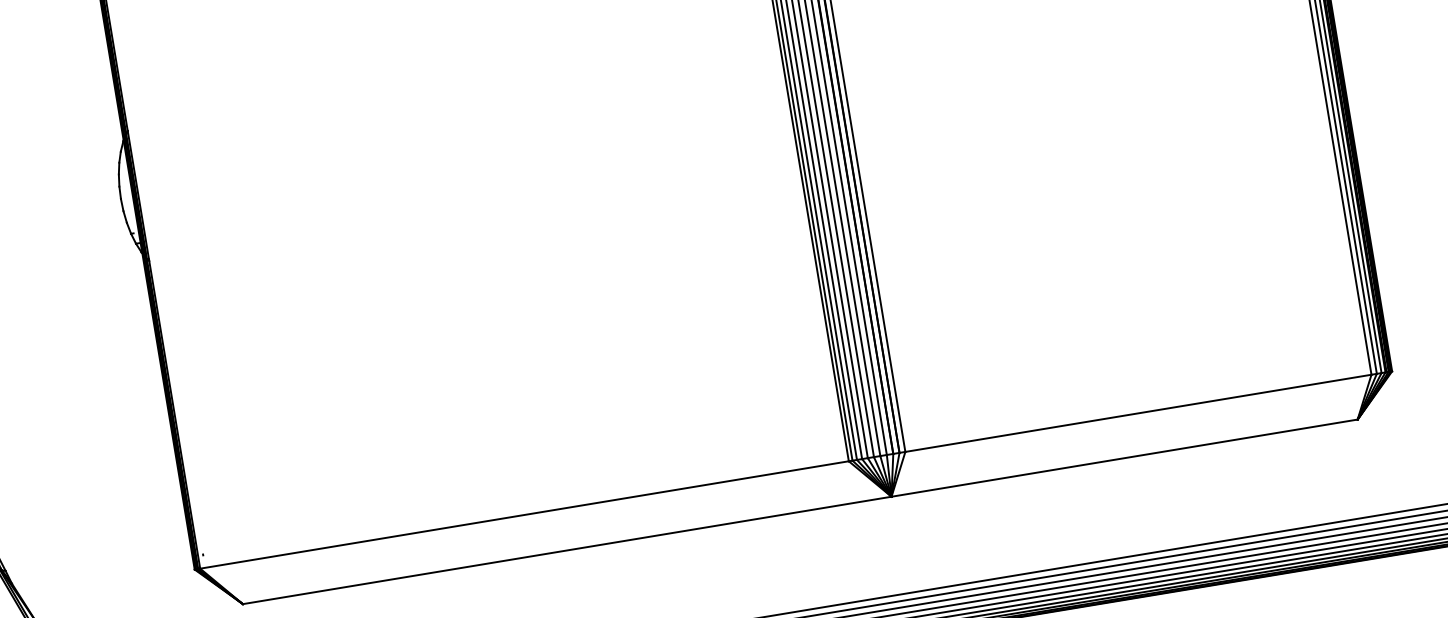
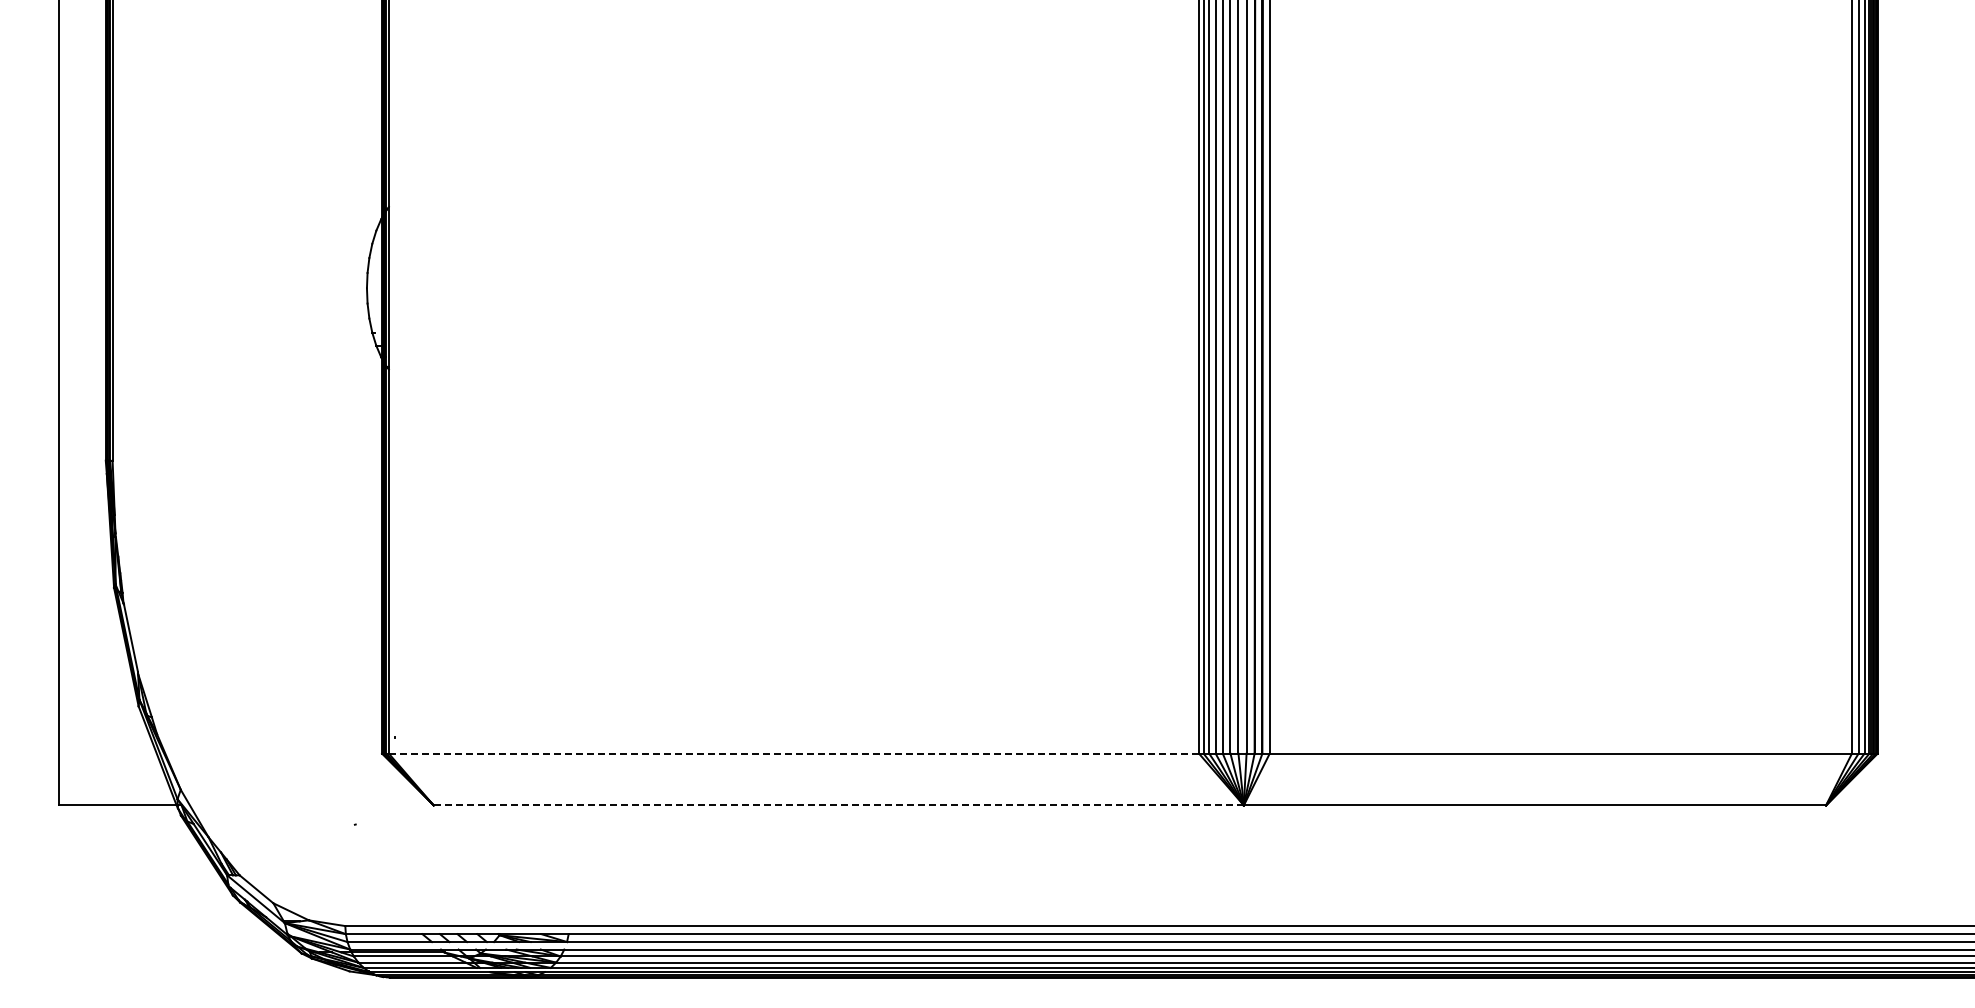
line: (524, 514) -> (794, 753), solid -> dashed
line: (567, 550) -> (839, 805), solid -> dashed

